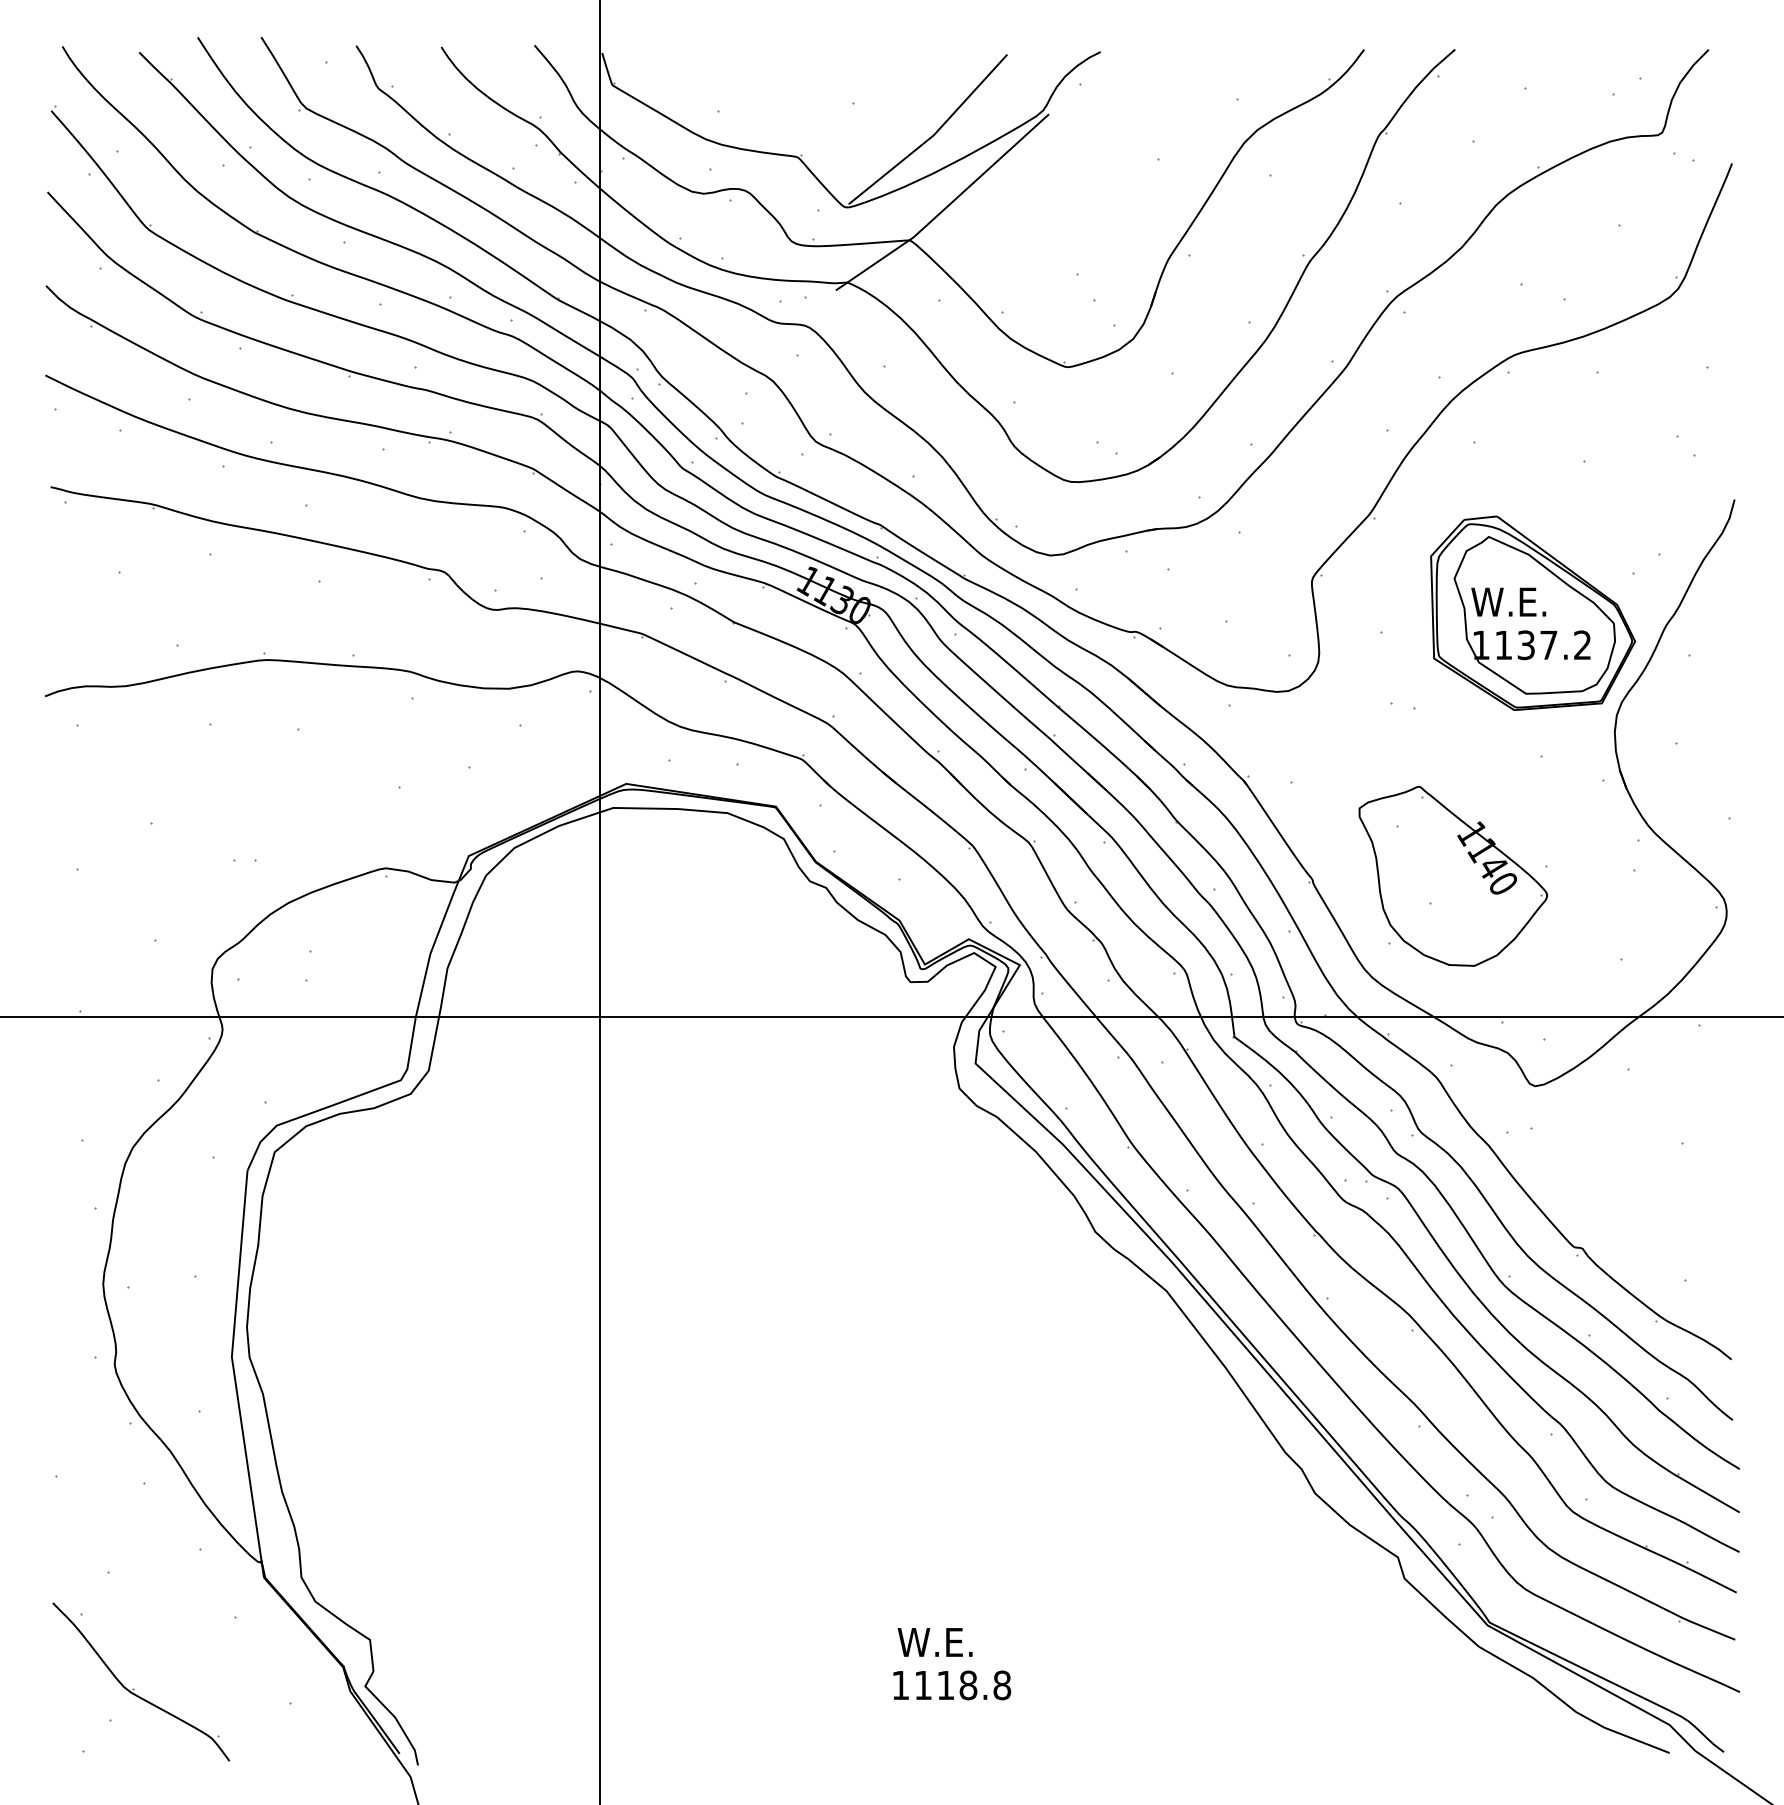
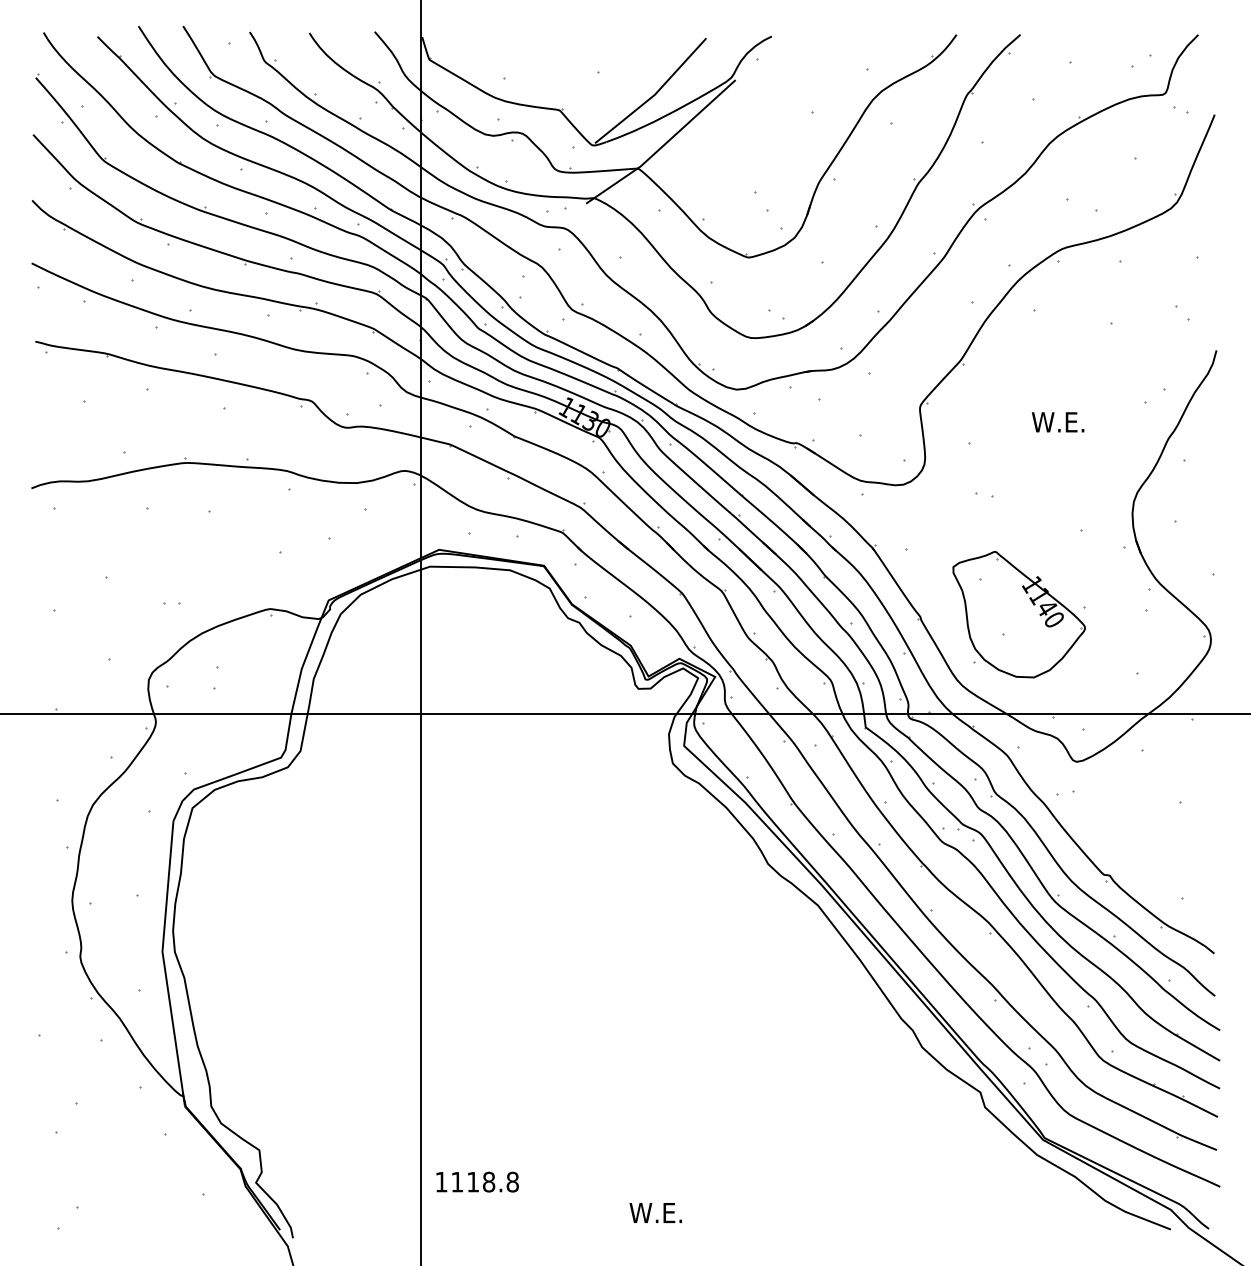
part: (1533, 612) -> (1075, 429), removed
text: (934, 1642) -> (655, 1213), moved
text: (952, 1685) -> (477, 1182), moved
part: (133, 1688) -> (93, 1184), removed

